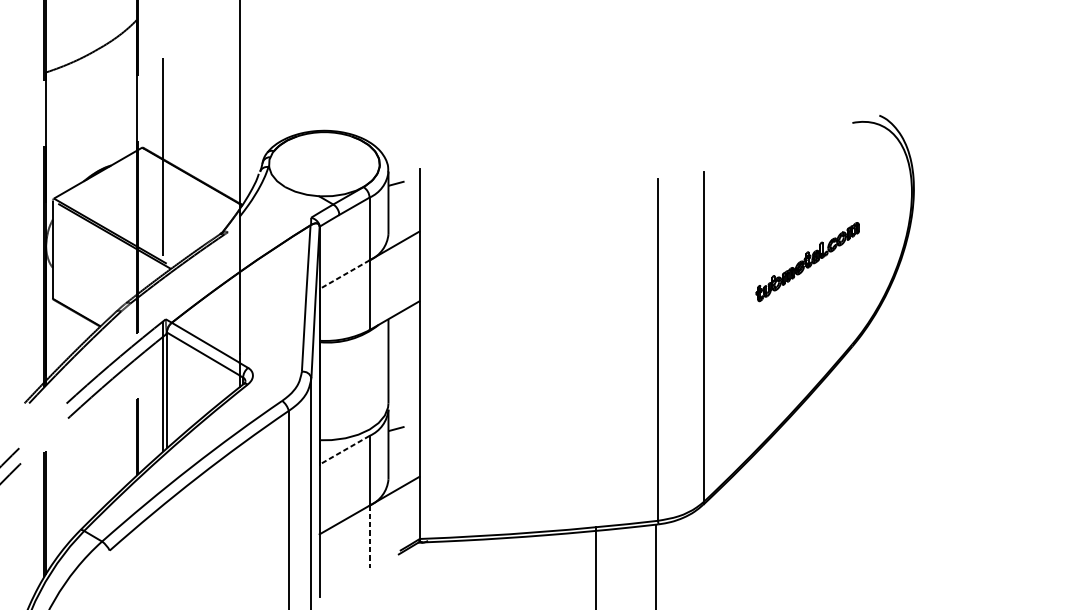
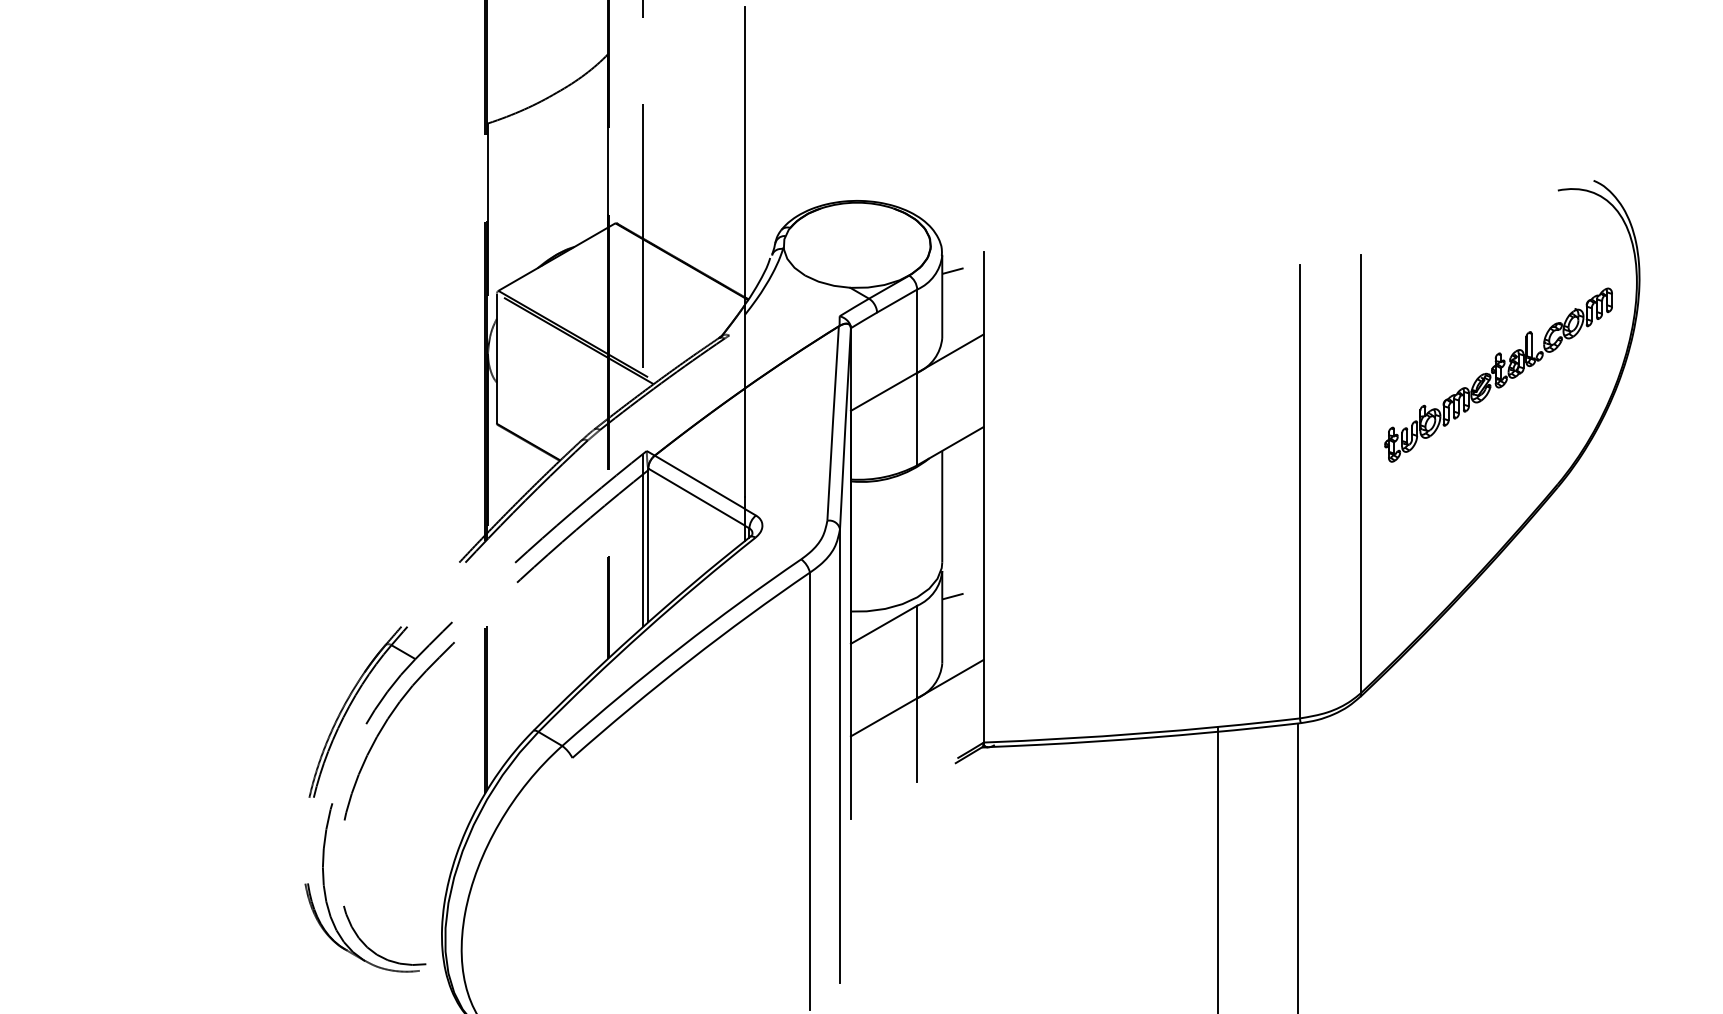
part: (807, 261) -> (1498, 374), size x1.67
line: (344, 275) -> (883, 392), dashed -> solid
line: (344, 450) -> (883, 625), dashed -> solid
line: (369, 536) -> (917, 739), dashed -> solid

